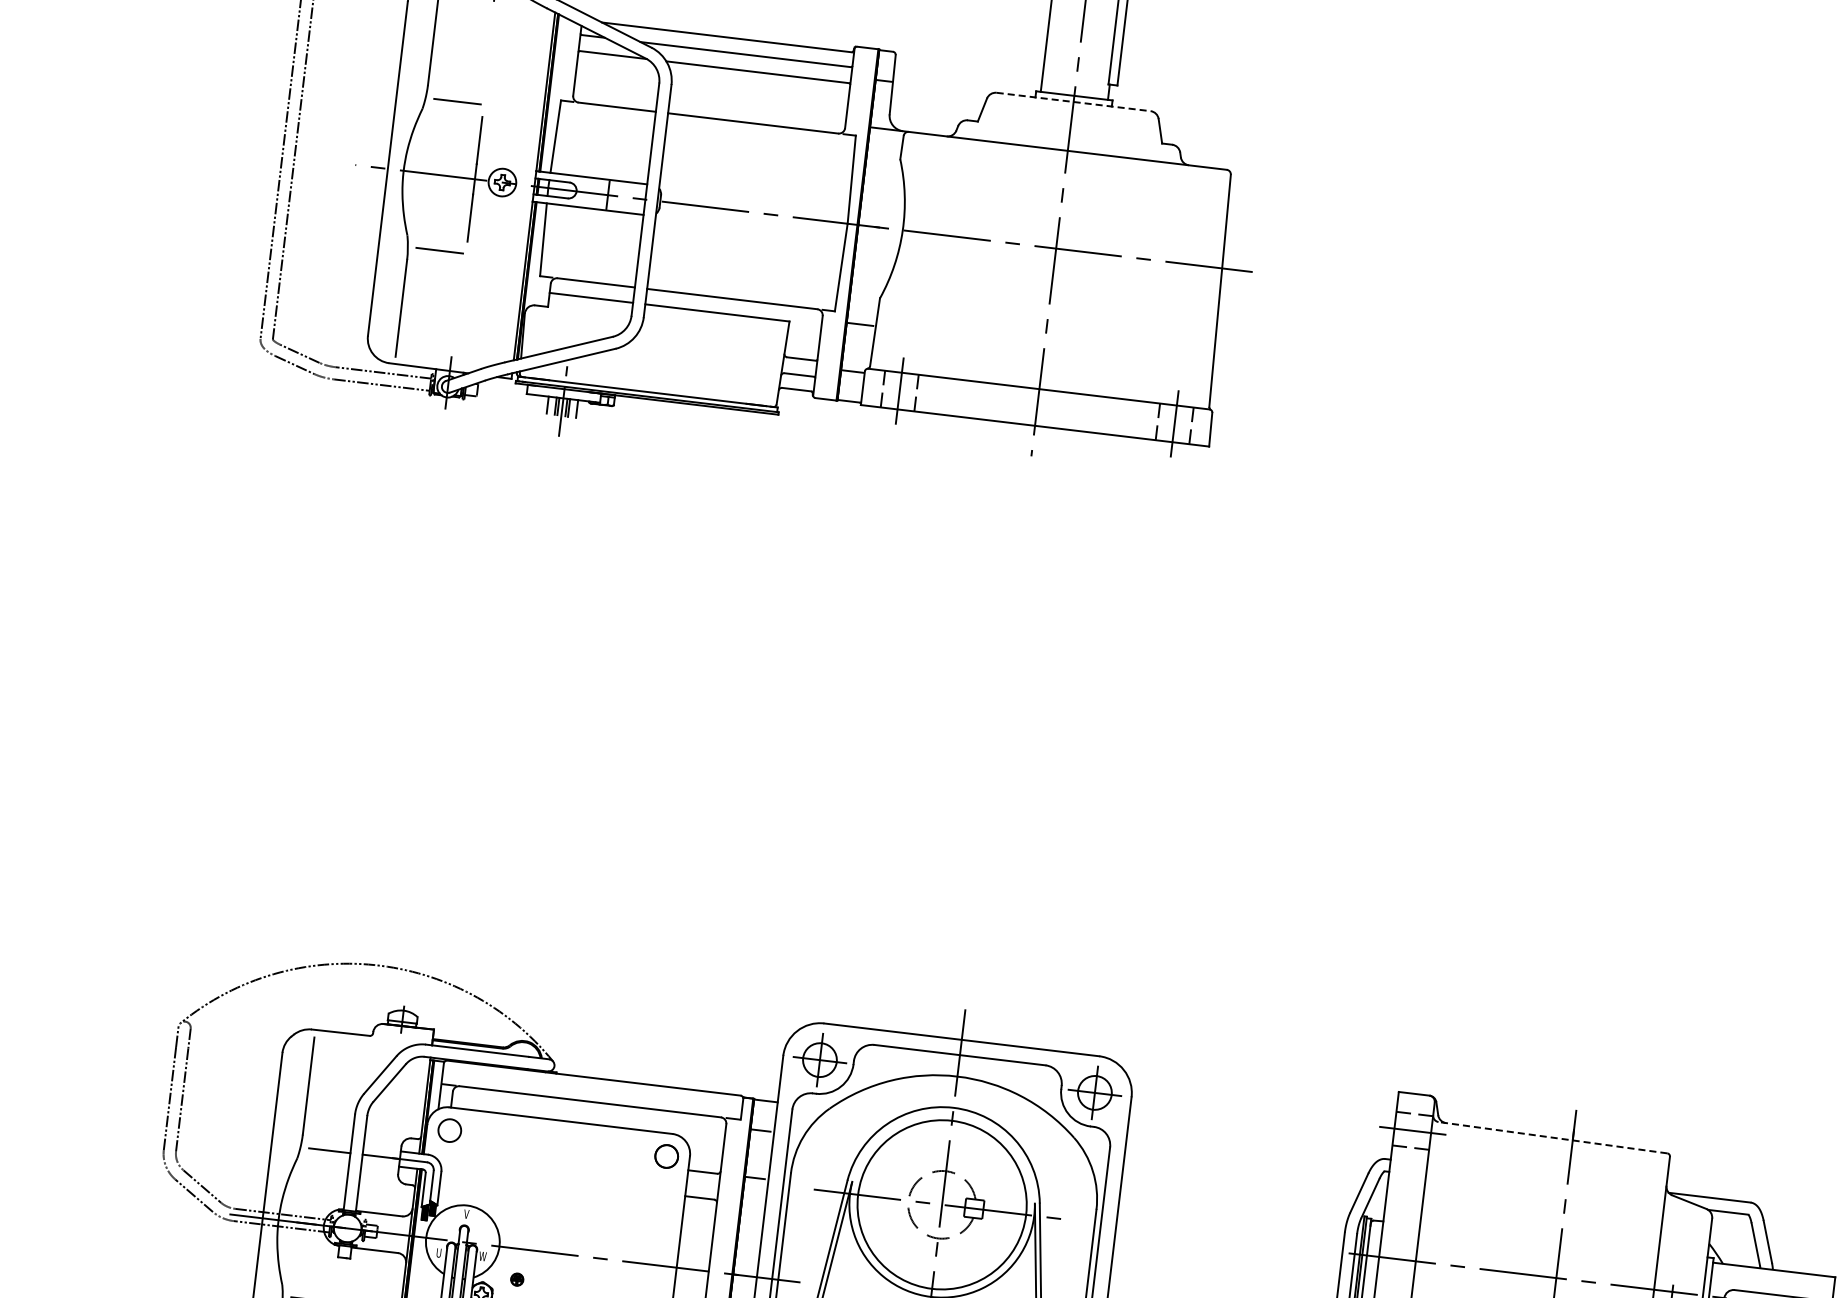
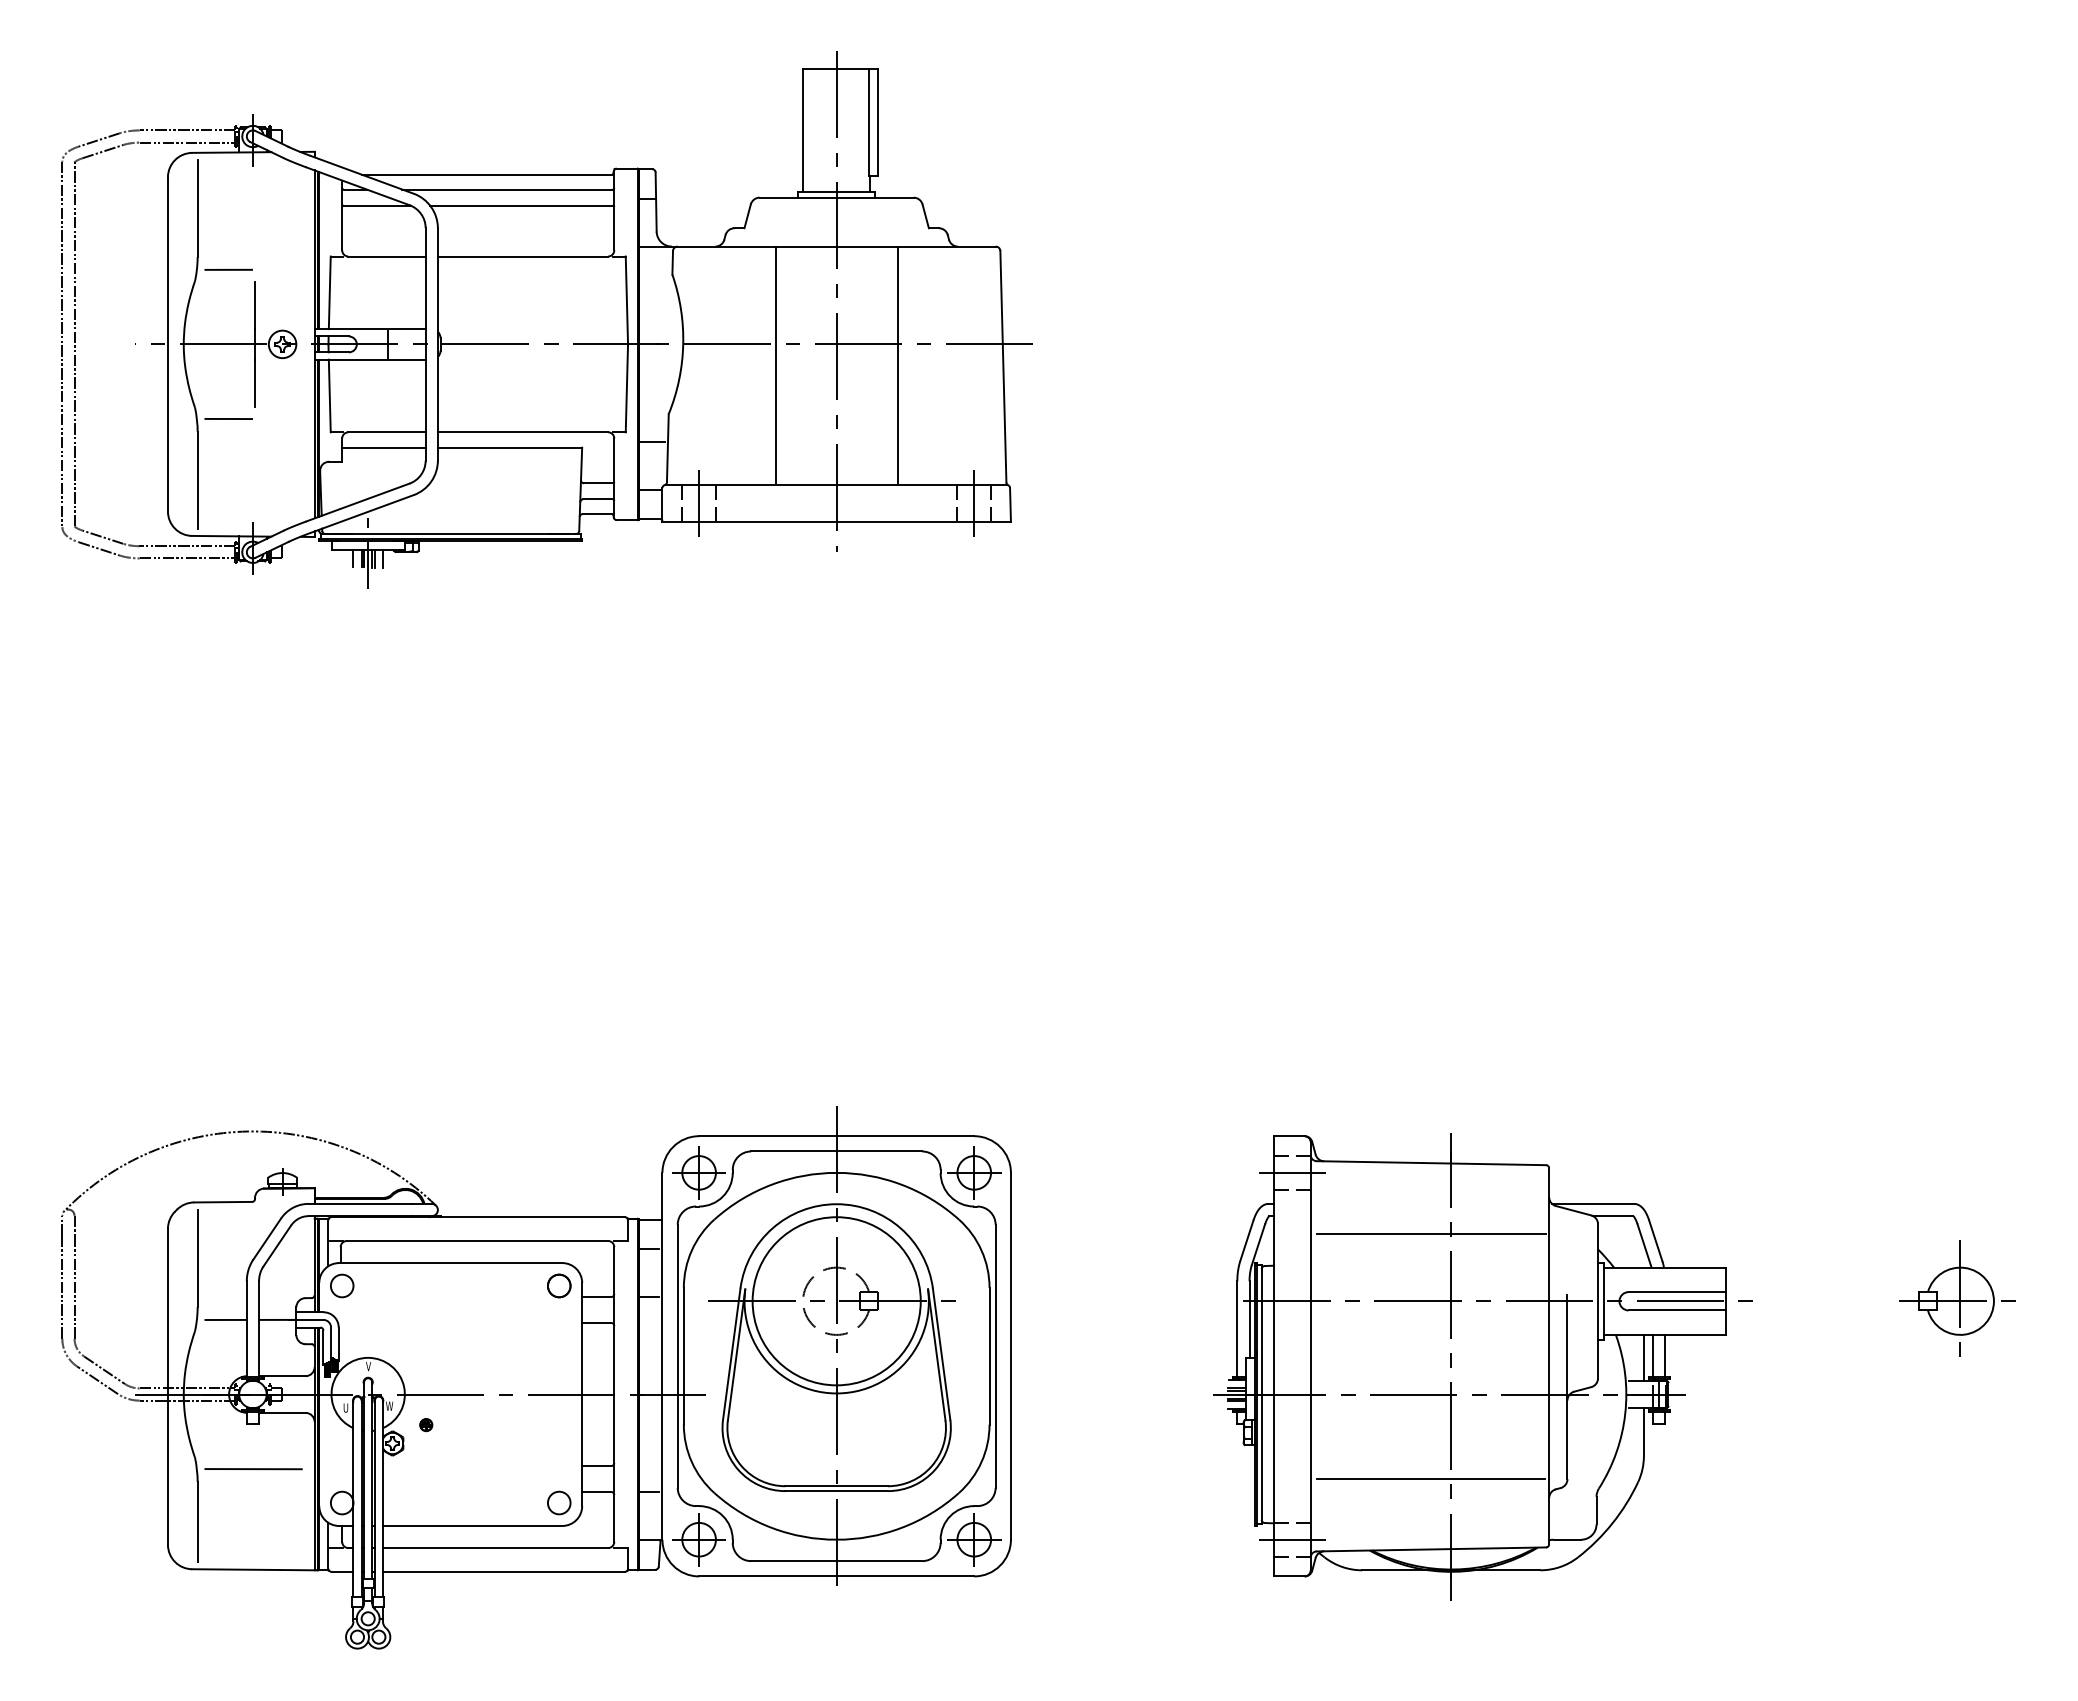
line: (1074, 101) -> (837, 197), dashed -> solid
line: (992, 261) -> (775, 364), added
line: (1114, 275) -> (897, 364), added
line: (1552, 1138) -> (1431, 1163), dashed -> solid
line: (1543, 1208) -> (1430, 1234), added

